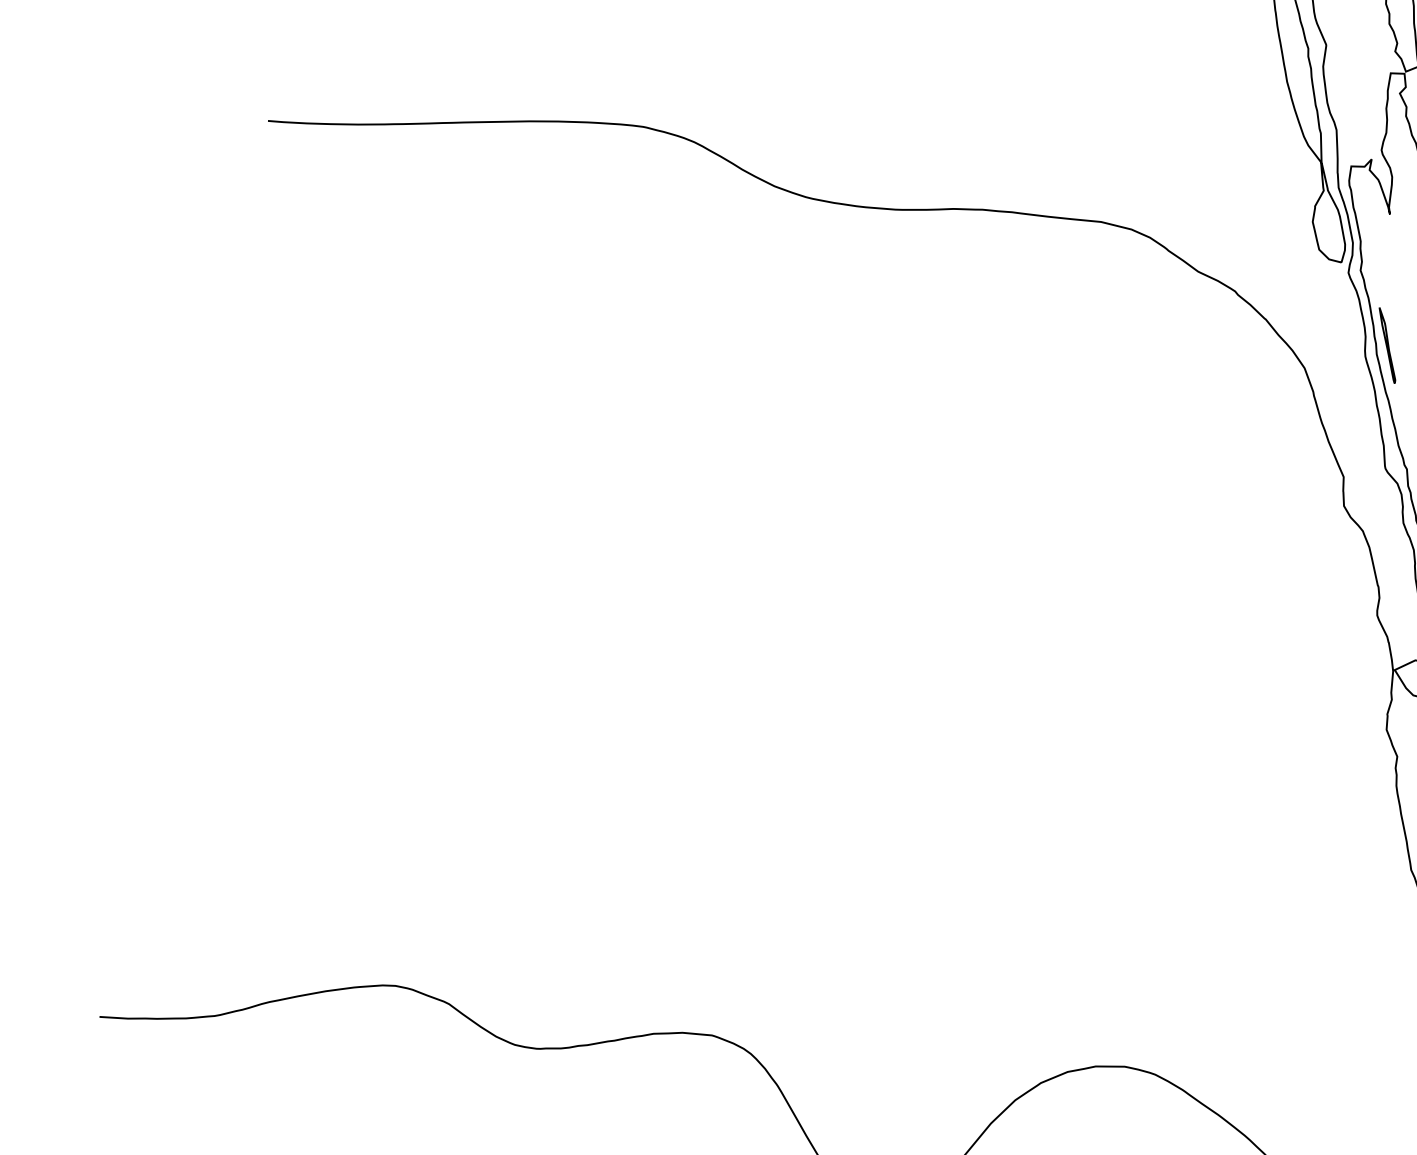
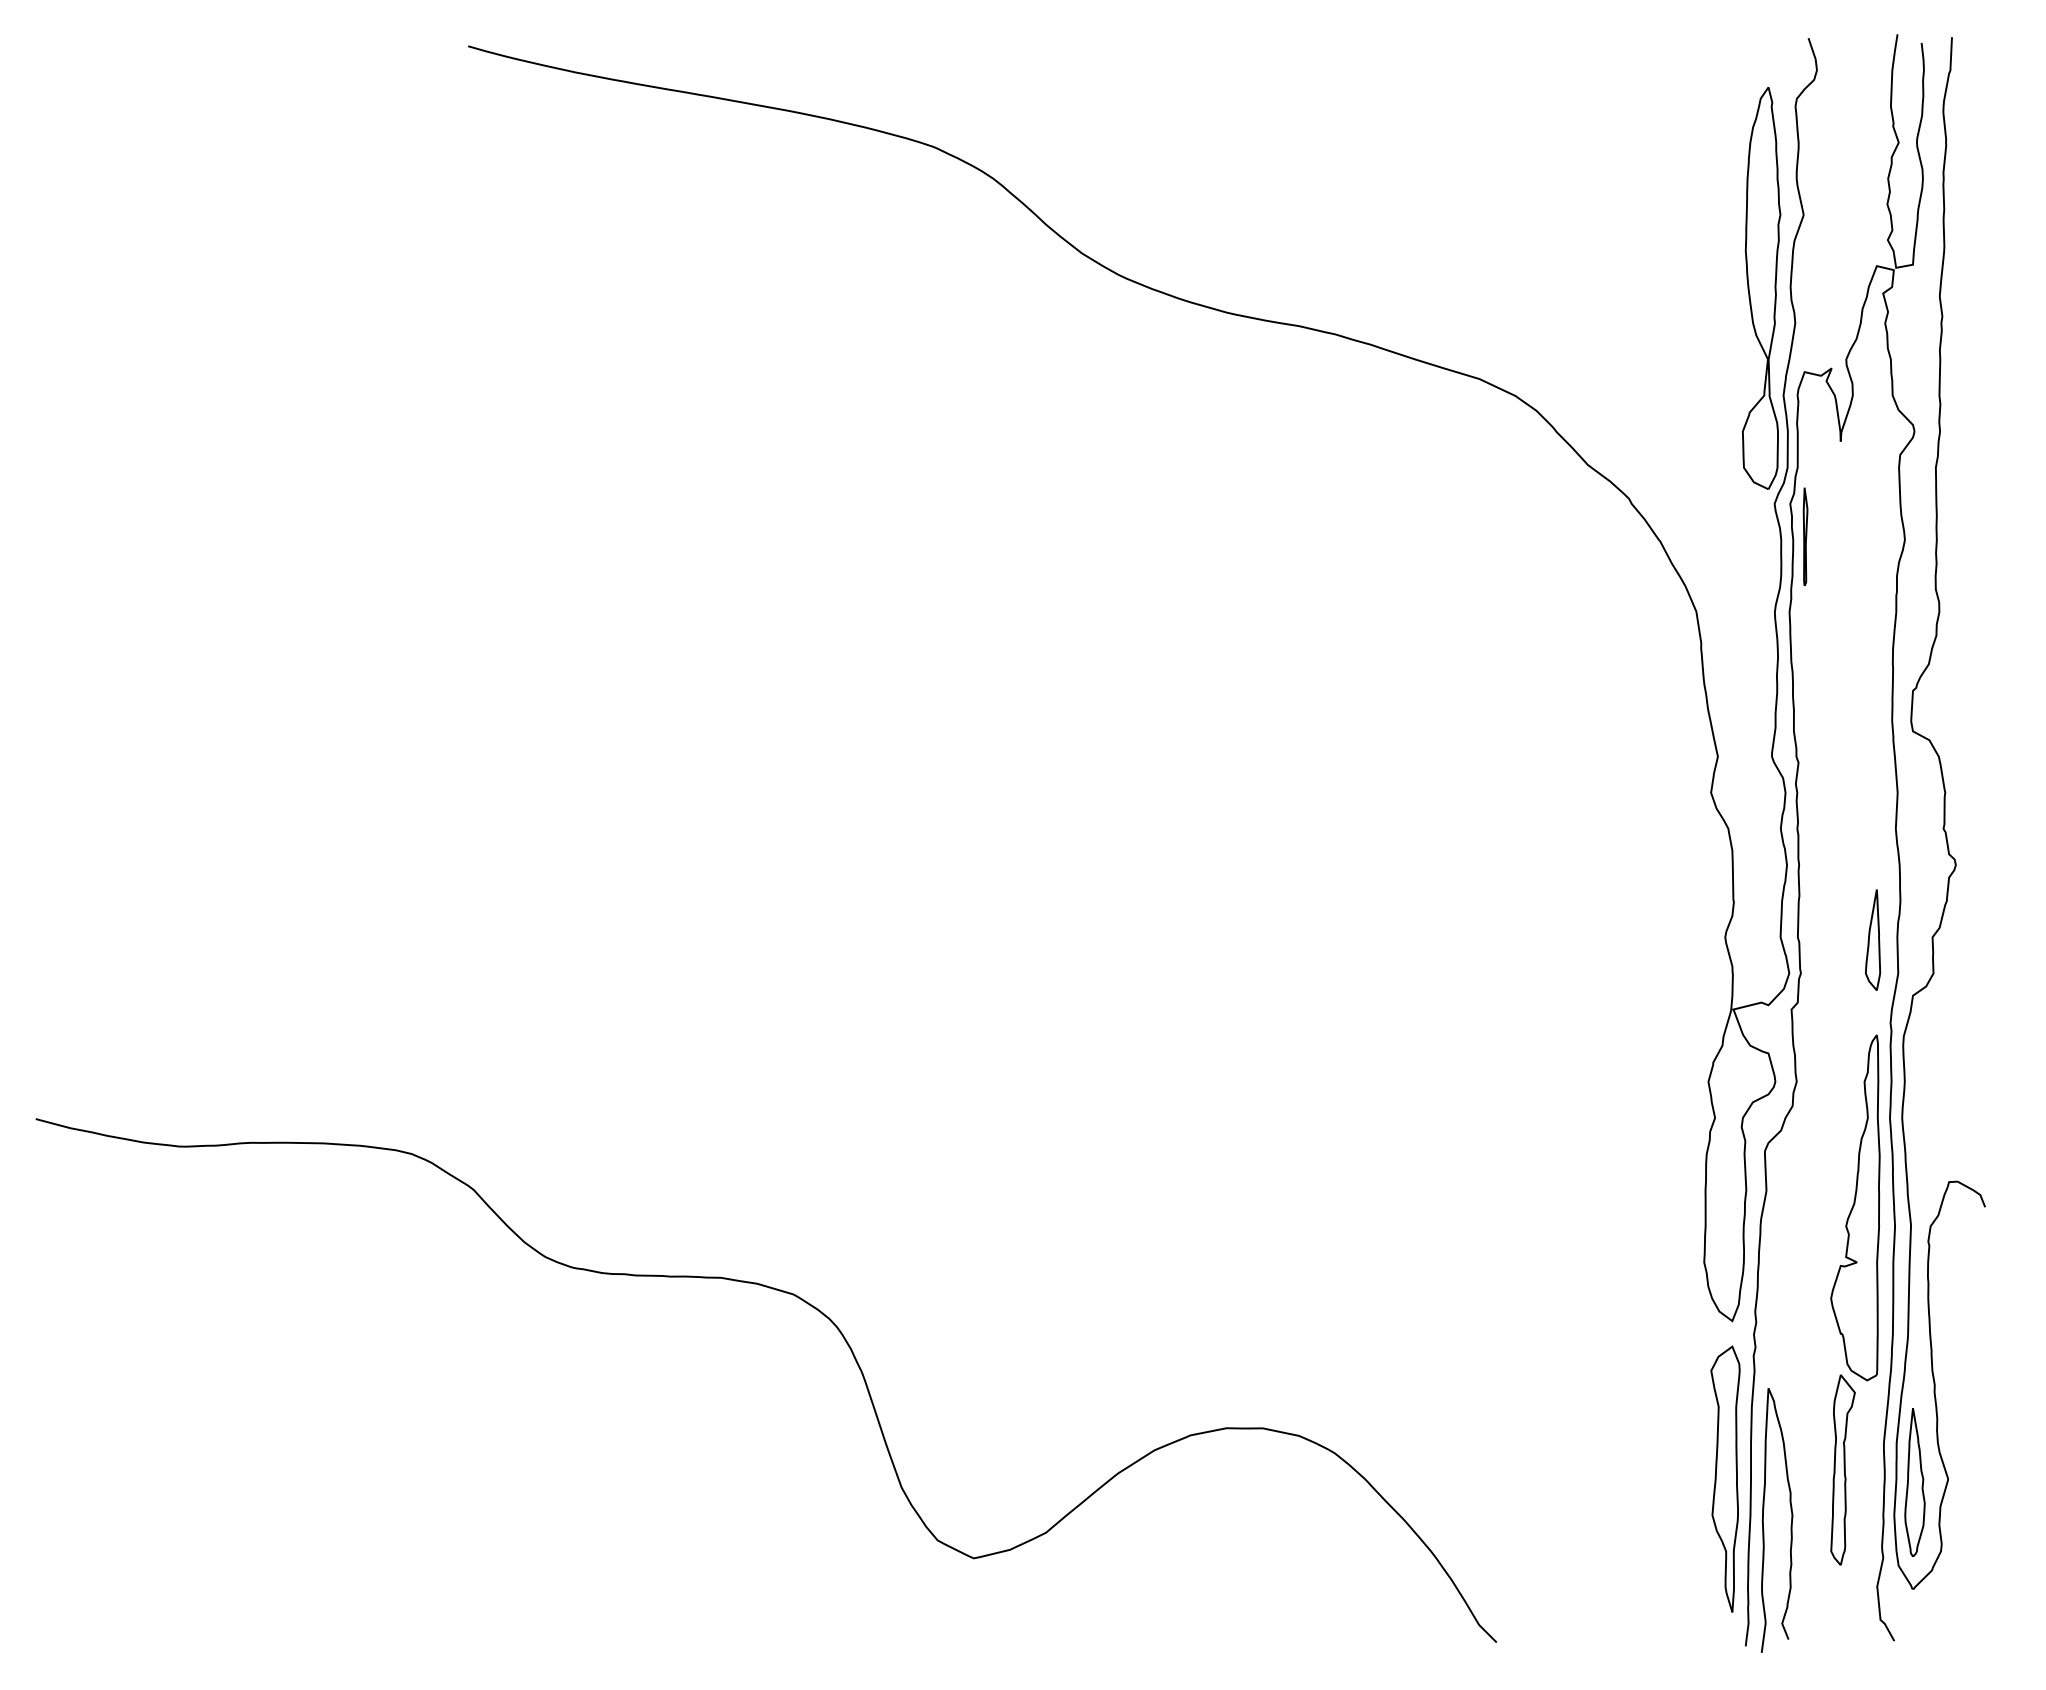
part: (1387, 345) -> (1805, 536), moved

